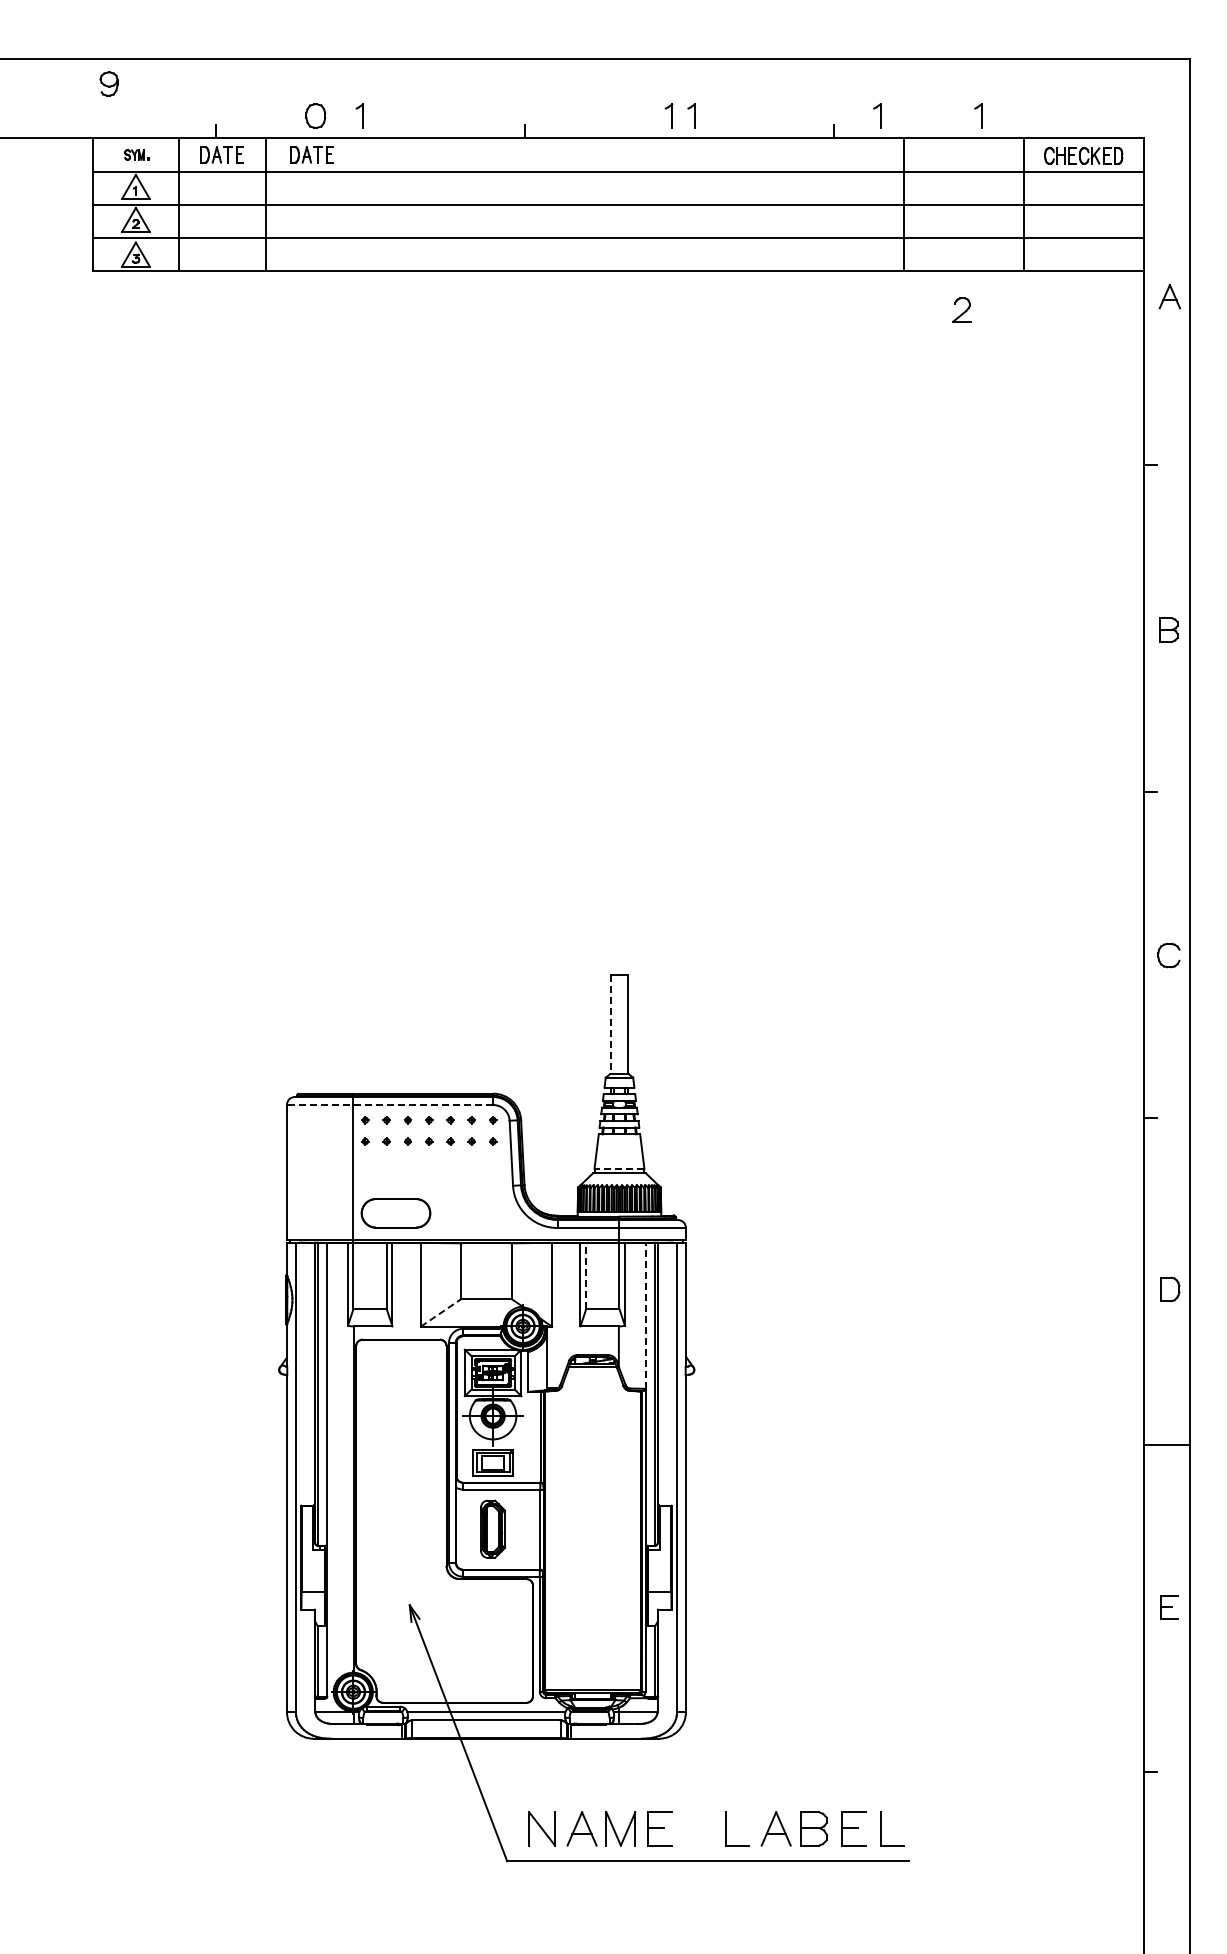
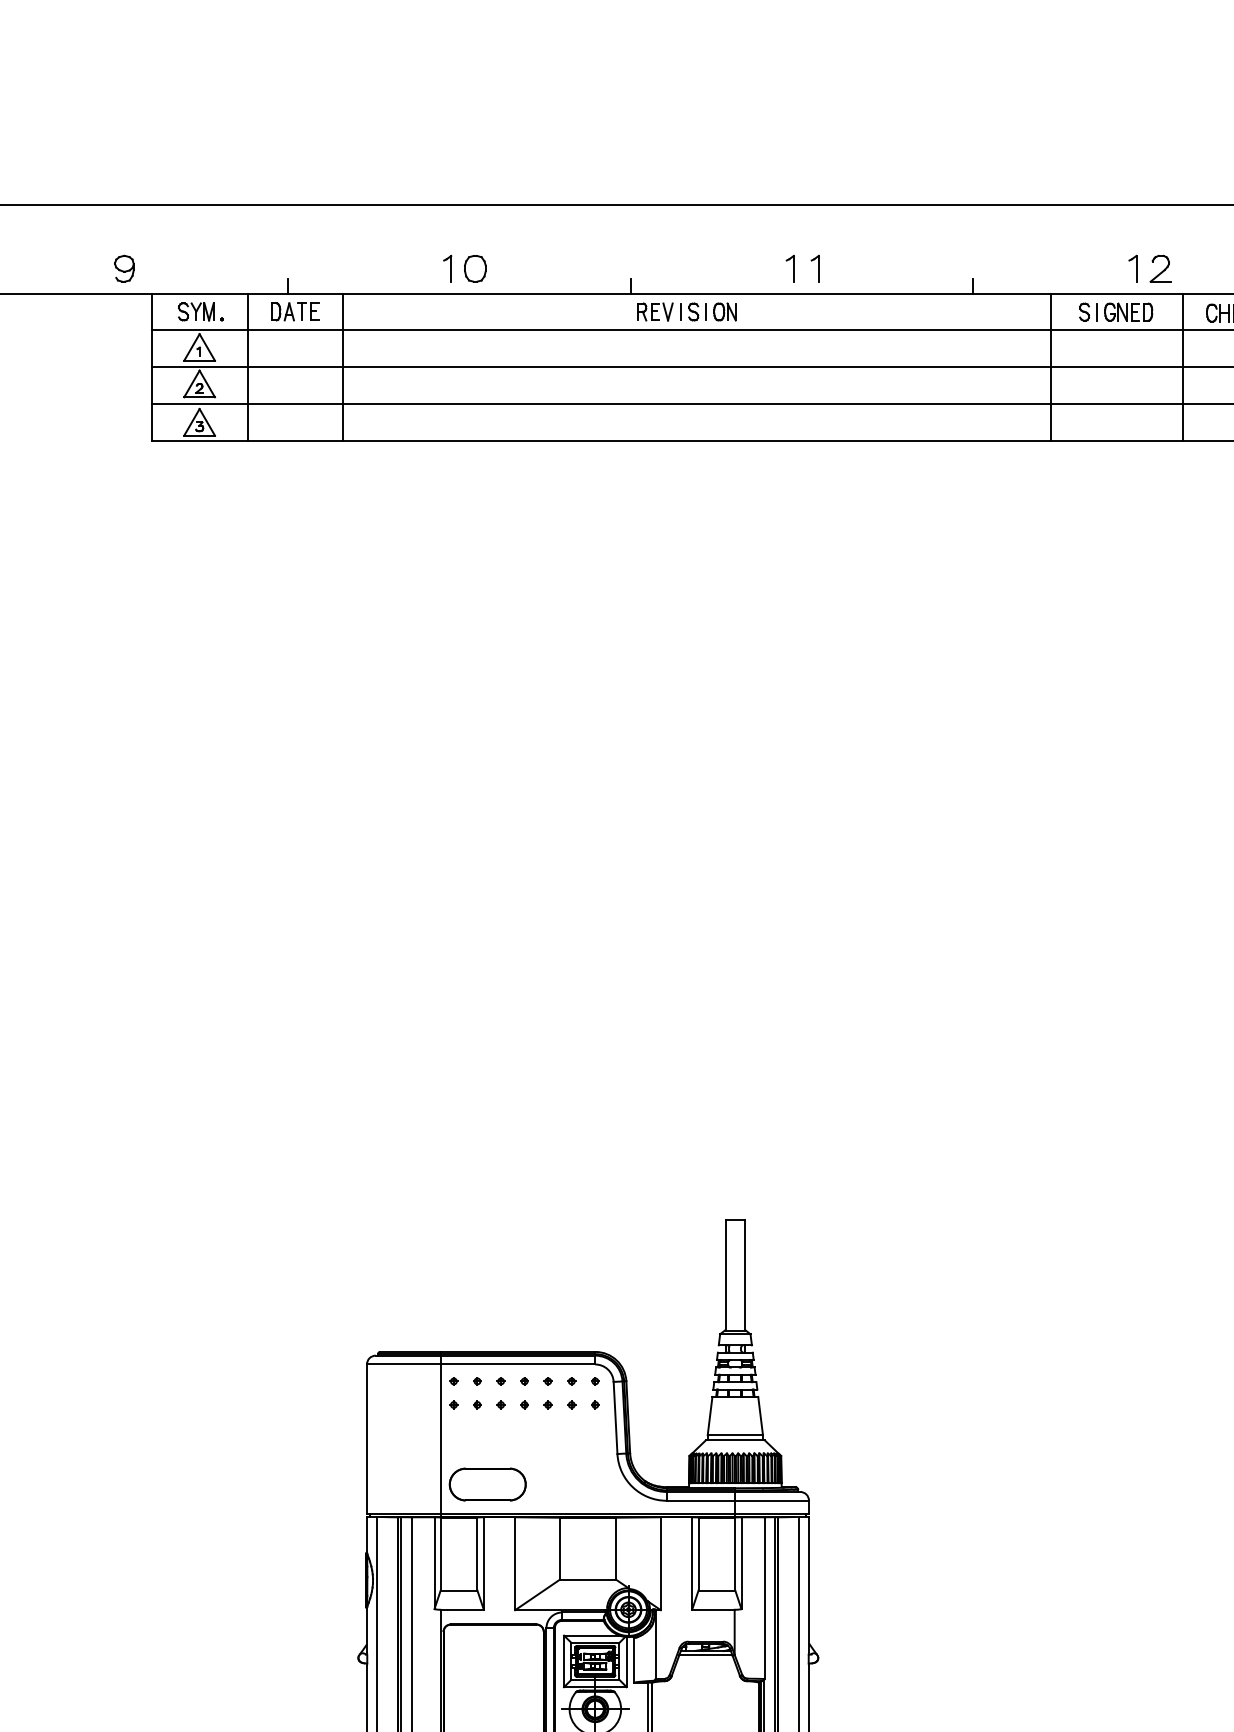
part: (108, 83) -> (123, 268), moved
part: (315, 115) -> (475, 268), moved
part: (877, 115) -> (1021, 268), removed
part: (136, 154) -> (200, 311), size x1.67
part: (311, 154) -> (394, 311), removed
part: (575, 154) -> (686, 311), added
part: (962, 154) -> (1115, 311), added
part: (961, 309) -> (1159, 268), moved
line: (611, 1024) -> (726, 1275), dashed -> solid
line: (389, 1104) -> (480, 1363), dashed -> solid
line: (619, 1168) -> (735, 1434), dashed -> solid
line: (586, 1275) -> (698, 1553), dashed -> solid
line: (441, 1312) -> (538, 1594), dashed -> solid
line: (645, 1315) -> (764, 1597), dashed -> solid

